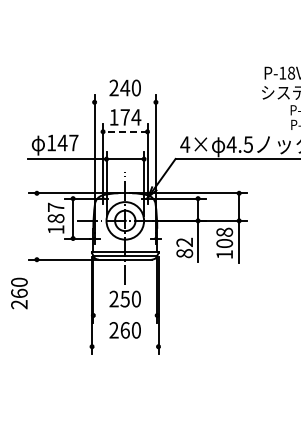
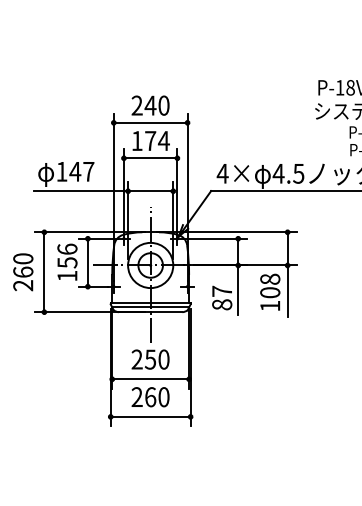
line: (124, 102) -> (149, 123), added
line: (124, 131) -> (149, 157), dashed -> solid
text: (55, 212) -> (66, 255), 187 -> 156
line: (36, 226) -> (43, 272), added
text: (184, 242) -> (221, 291), 82 -> 87
text: (19, 293) -> (23, 272), moved
line: (125, 315) -> (150, 379), added
line: (125, 346) -> (150, 416), added

